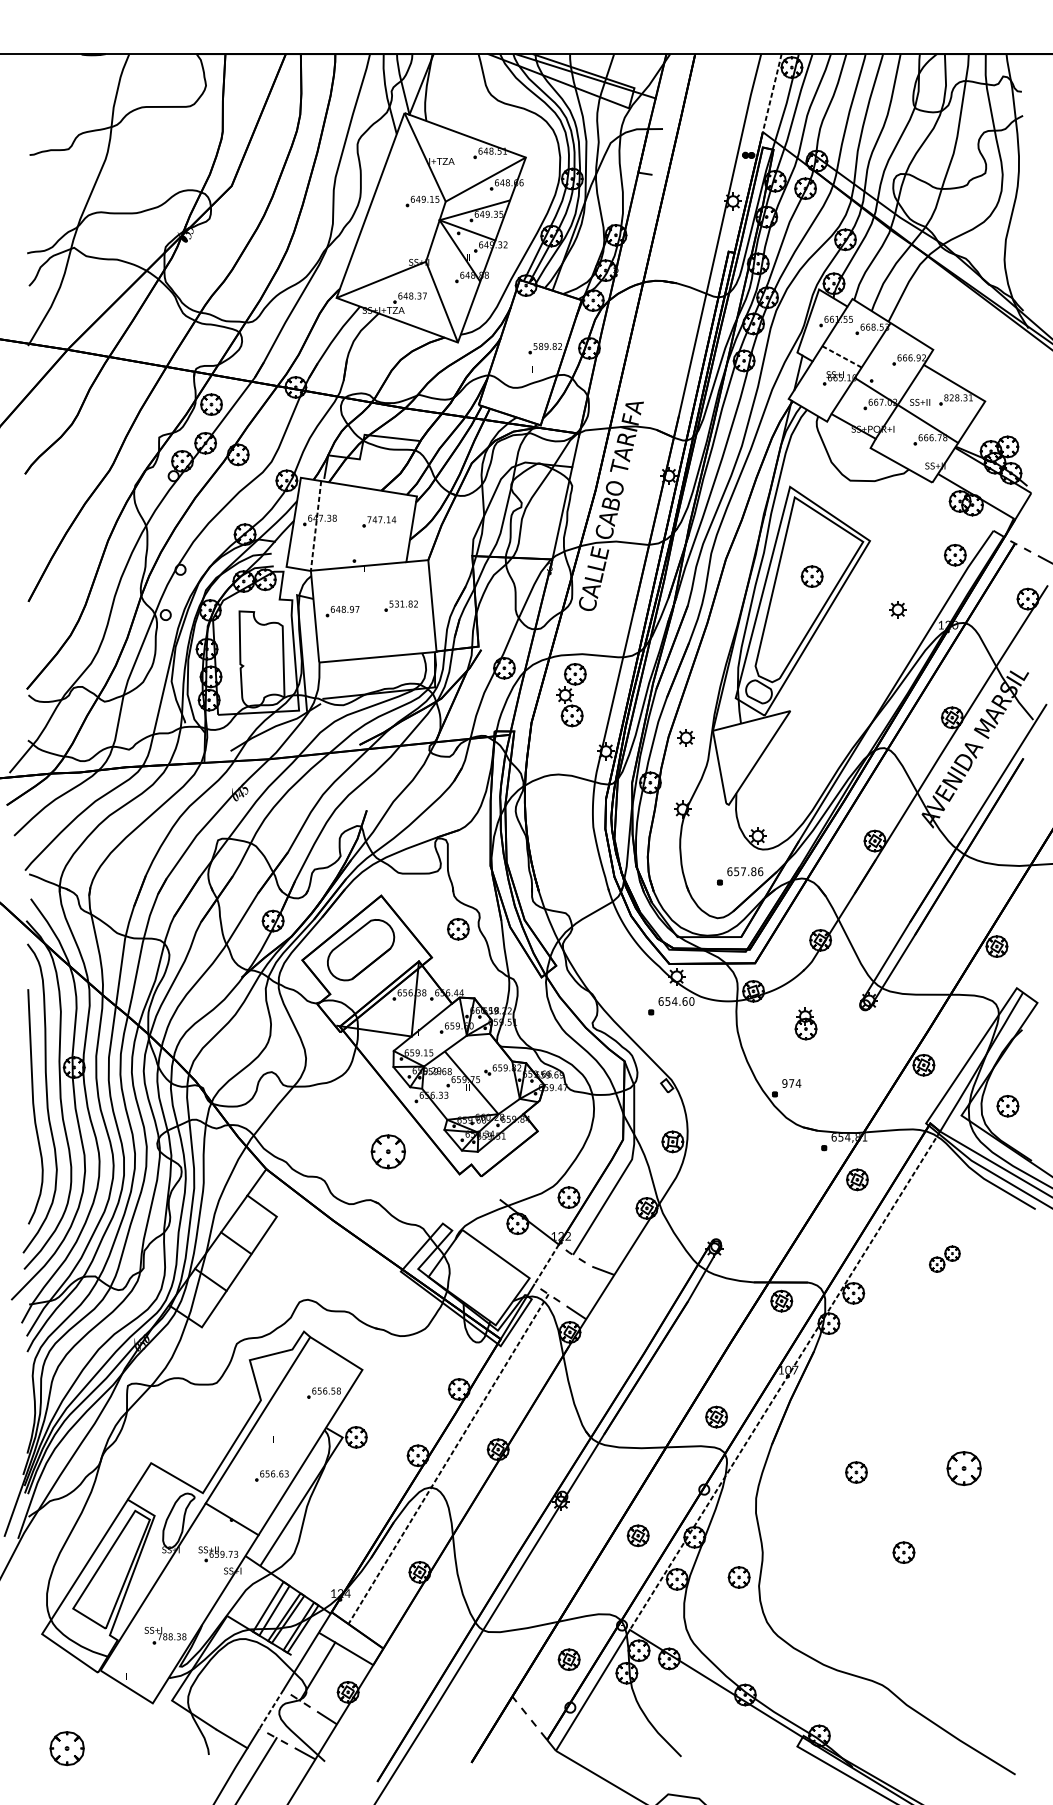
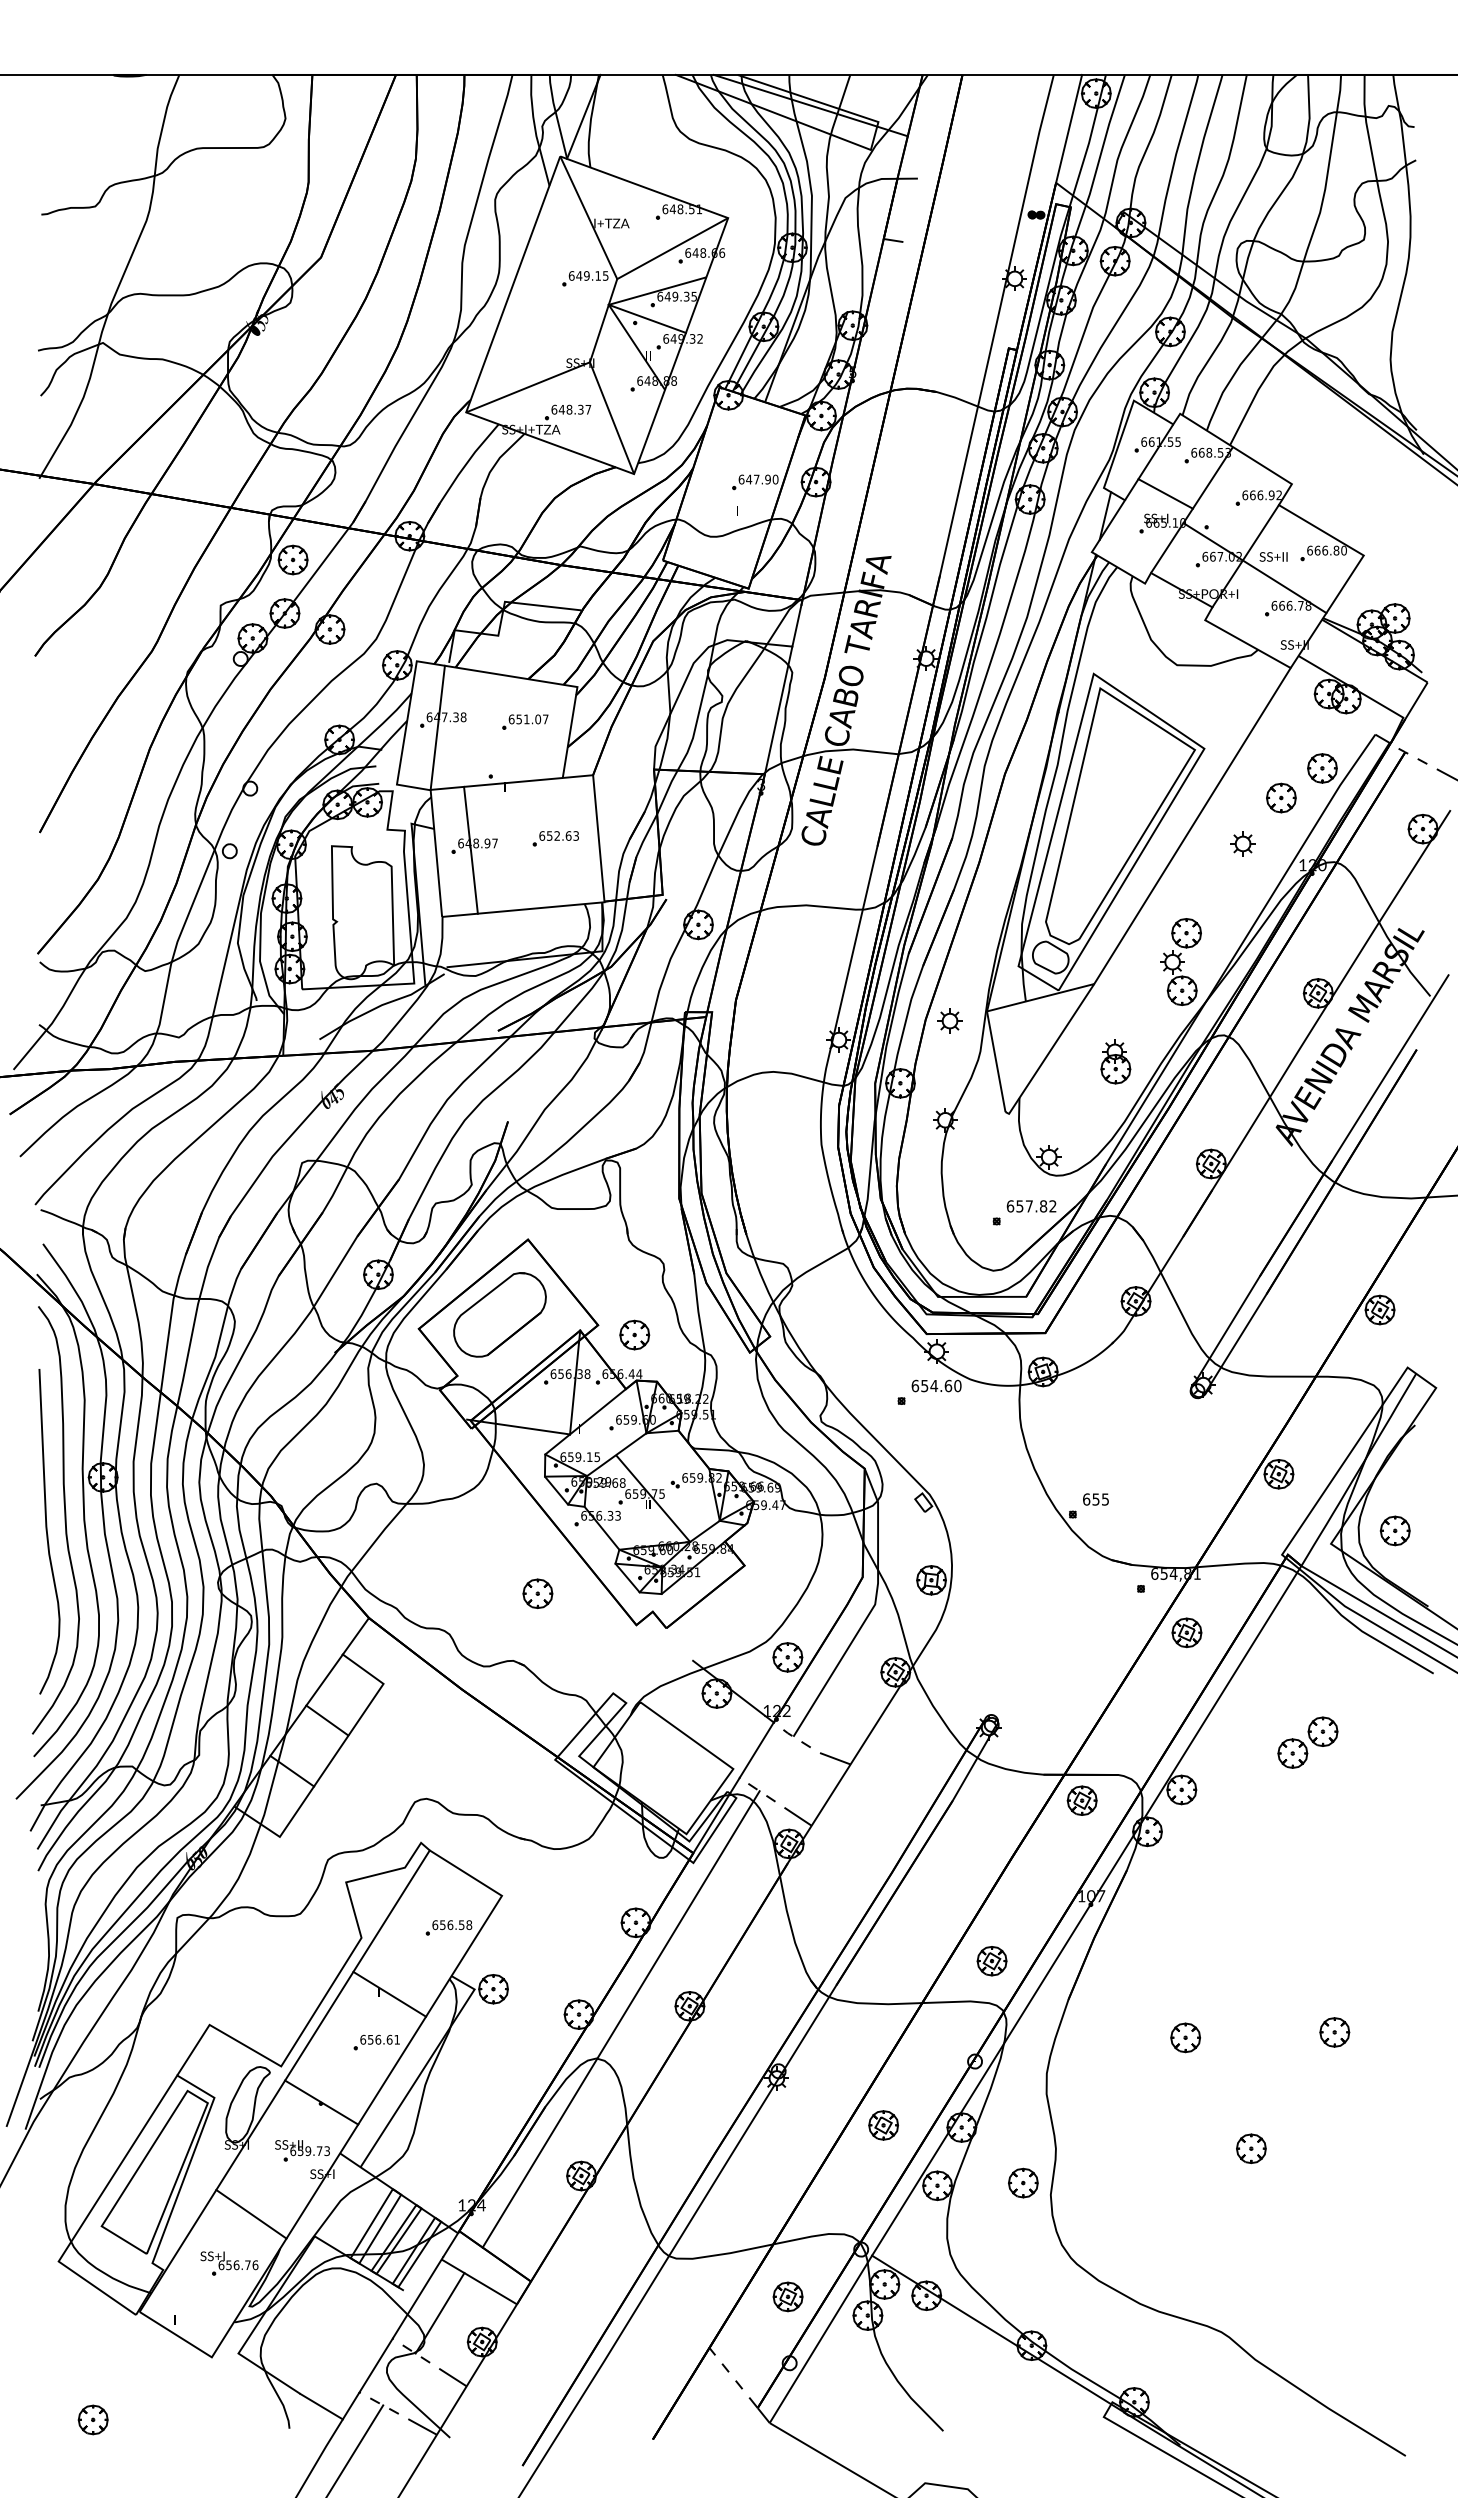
line: (772, 92) -> (1069, 128), dashed -> solid
text: (547, 346) -> (758, 479), 589.82 -> 647.90
line: (841, 356) -> (1165, 493), dashed -> solid
text: (958, 397) -> (1326, 550), 828.31 -> 666.80
text: (381, 519) -> (528, 719), 747.14 -> 651.07
line: (315, 526) -> (437, 728), dashed -> solid
part: (812, 576) -> (1281, 797), moved
line: (861, 597) -> (1192, 826), added
text: (403, 603) -> (558, 835), 531.82 -> 652.63
line: (339, 613) -> (470, 849), added
part: (570, 695) -> (1180, 962), moved
text: (760, 871) -> (1052, 1206), 657.86 -> 657.82
part: (458, 928) -> (634, 1334), moved
part: (805, 1023) -> (1115, 1061), moved
text: (791, 1083) -> (1095, 1499), 974 -> 655
part: (388, 1151) -> (537, 1593), size x0.62
part: (944, 1259) -> (1307, 1742), size x1.43
line: (546, 1264) -> (756, 1750), dashed -> solid
line: (784, 1381) -> (1086, 1911), dashed -> solid
line: (281, 1440) -> (389, 1993), added
line: (448, 1459) -> (621, 2019), dashed -> solid
part: (964, 1468) -> (1334, 2032), size x0.62
text: (286, 1473) -> (396, 2039), 656.63 -> 656.61
line: (181, 1600) -> (251, 2214), added
text: (172, 1637) -> (238, 2265), 788.38 -> 656.76
line: (271, 1709) -> (376, 2365), dashed -> solid
part: (66, 1748) -> (92, 2419), size x0.62

